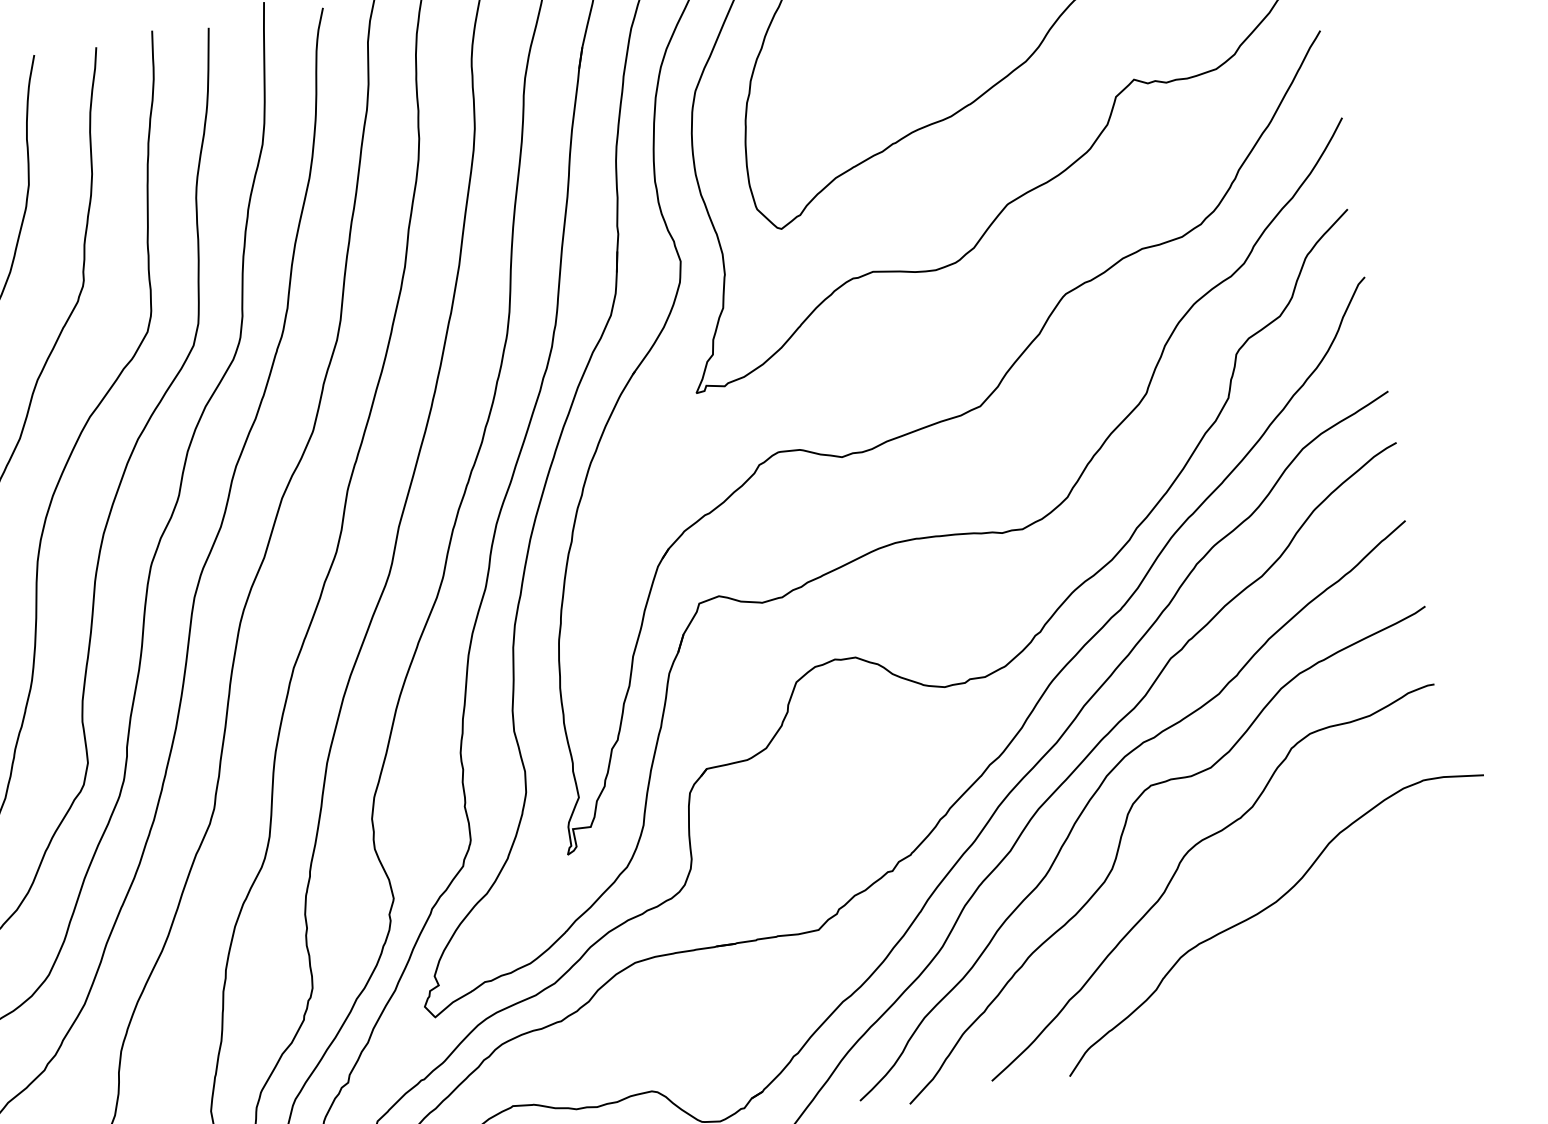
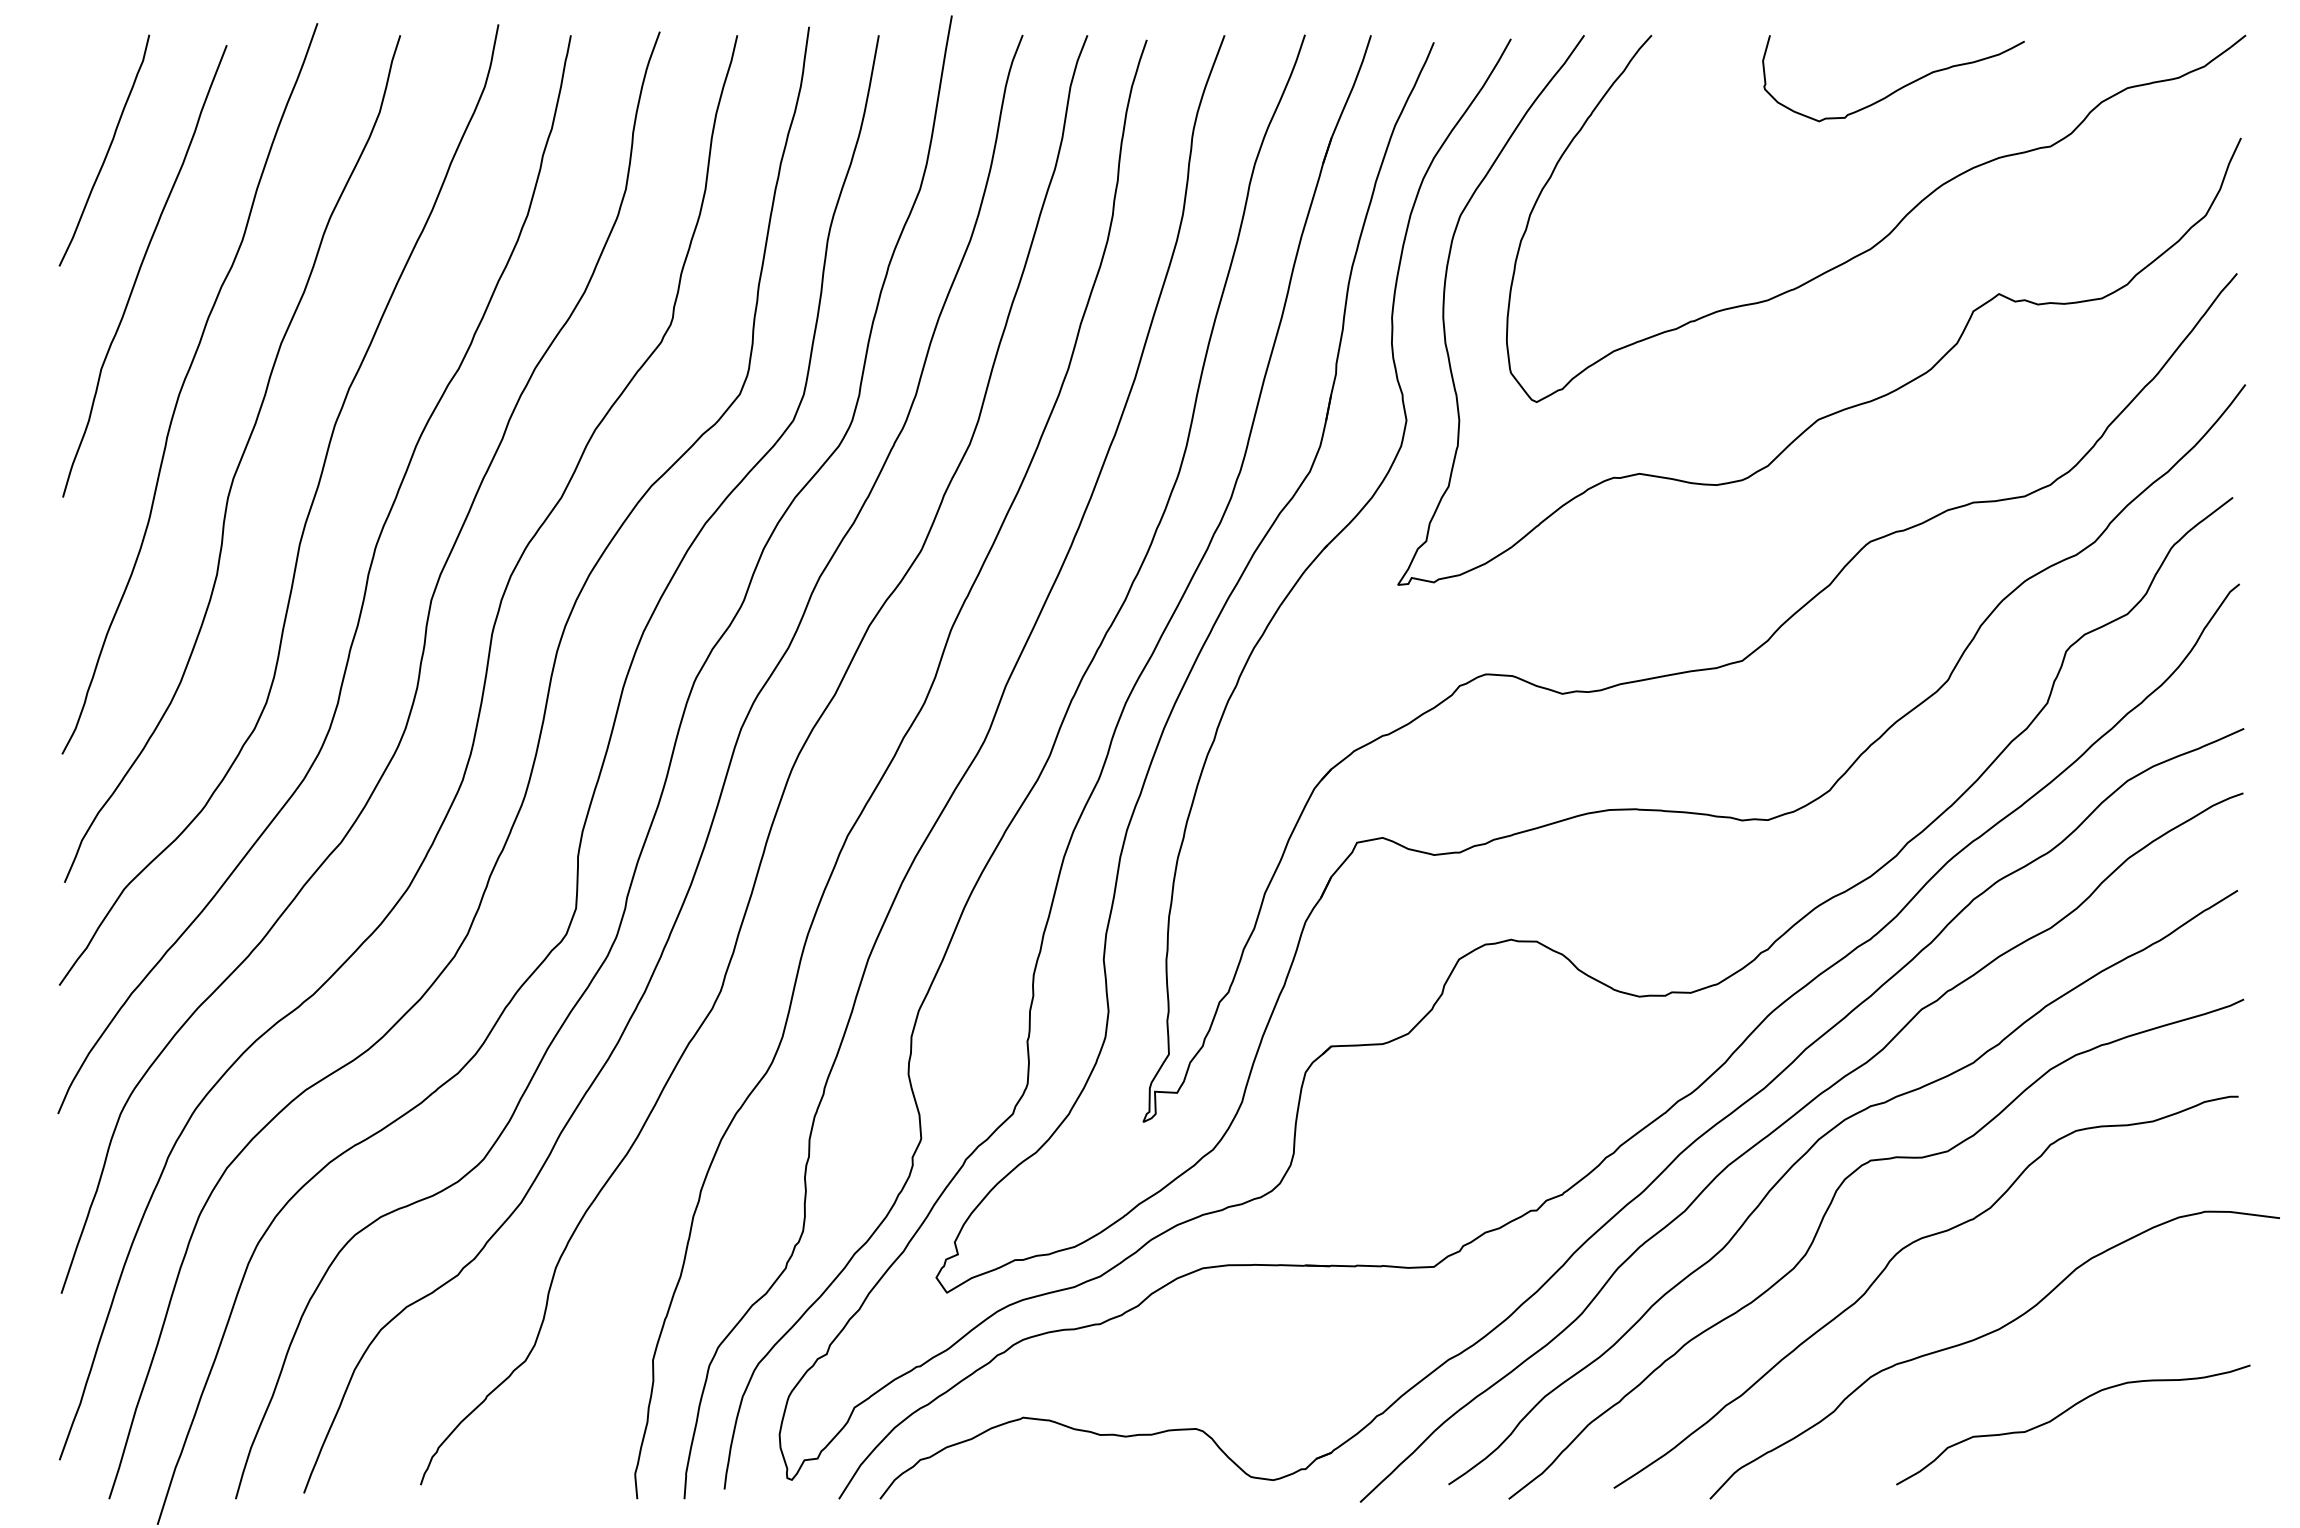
curve: (1339, 959) -> (2064, 1413), added

